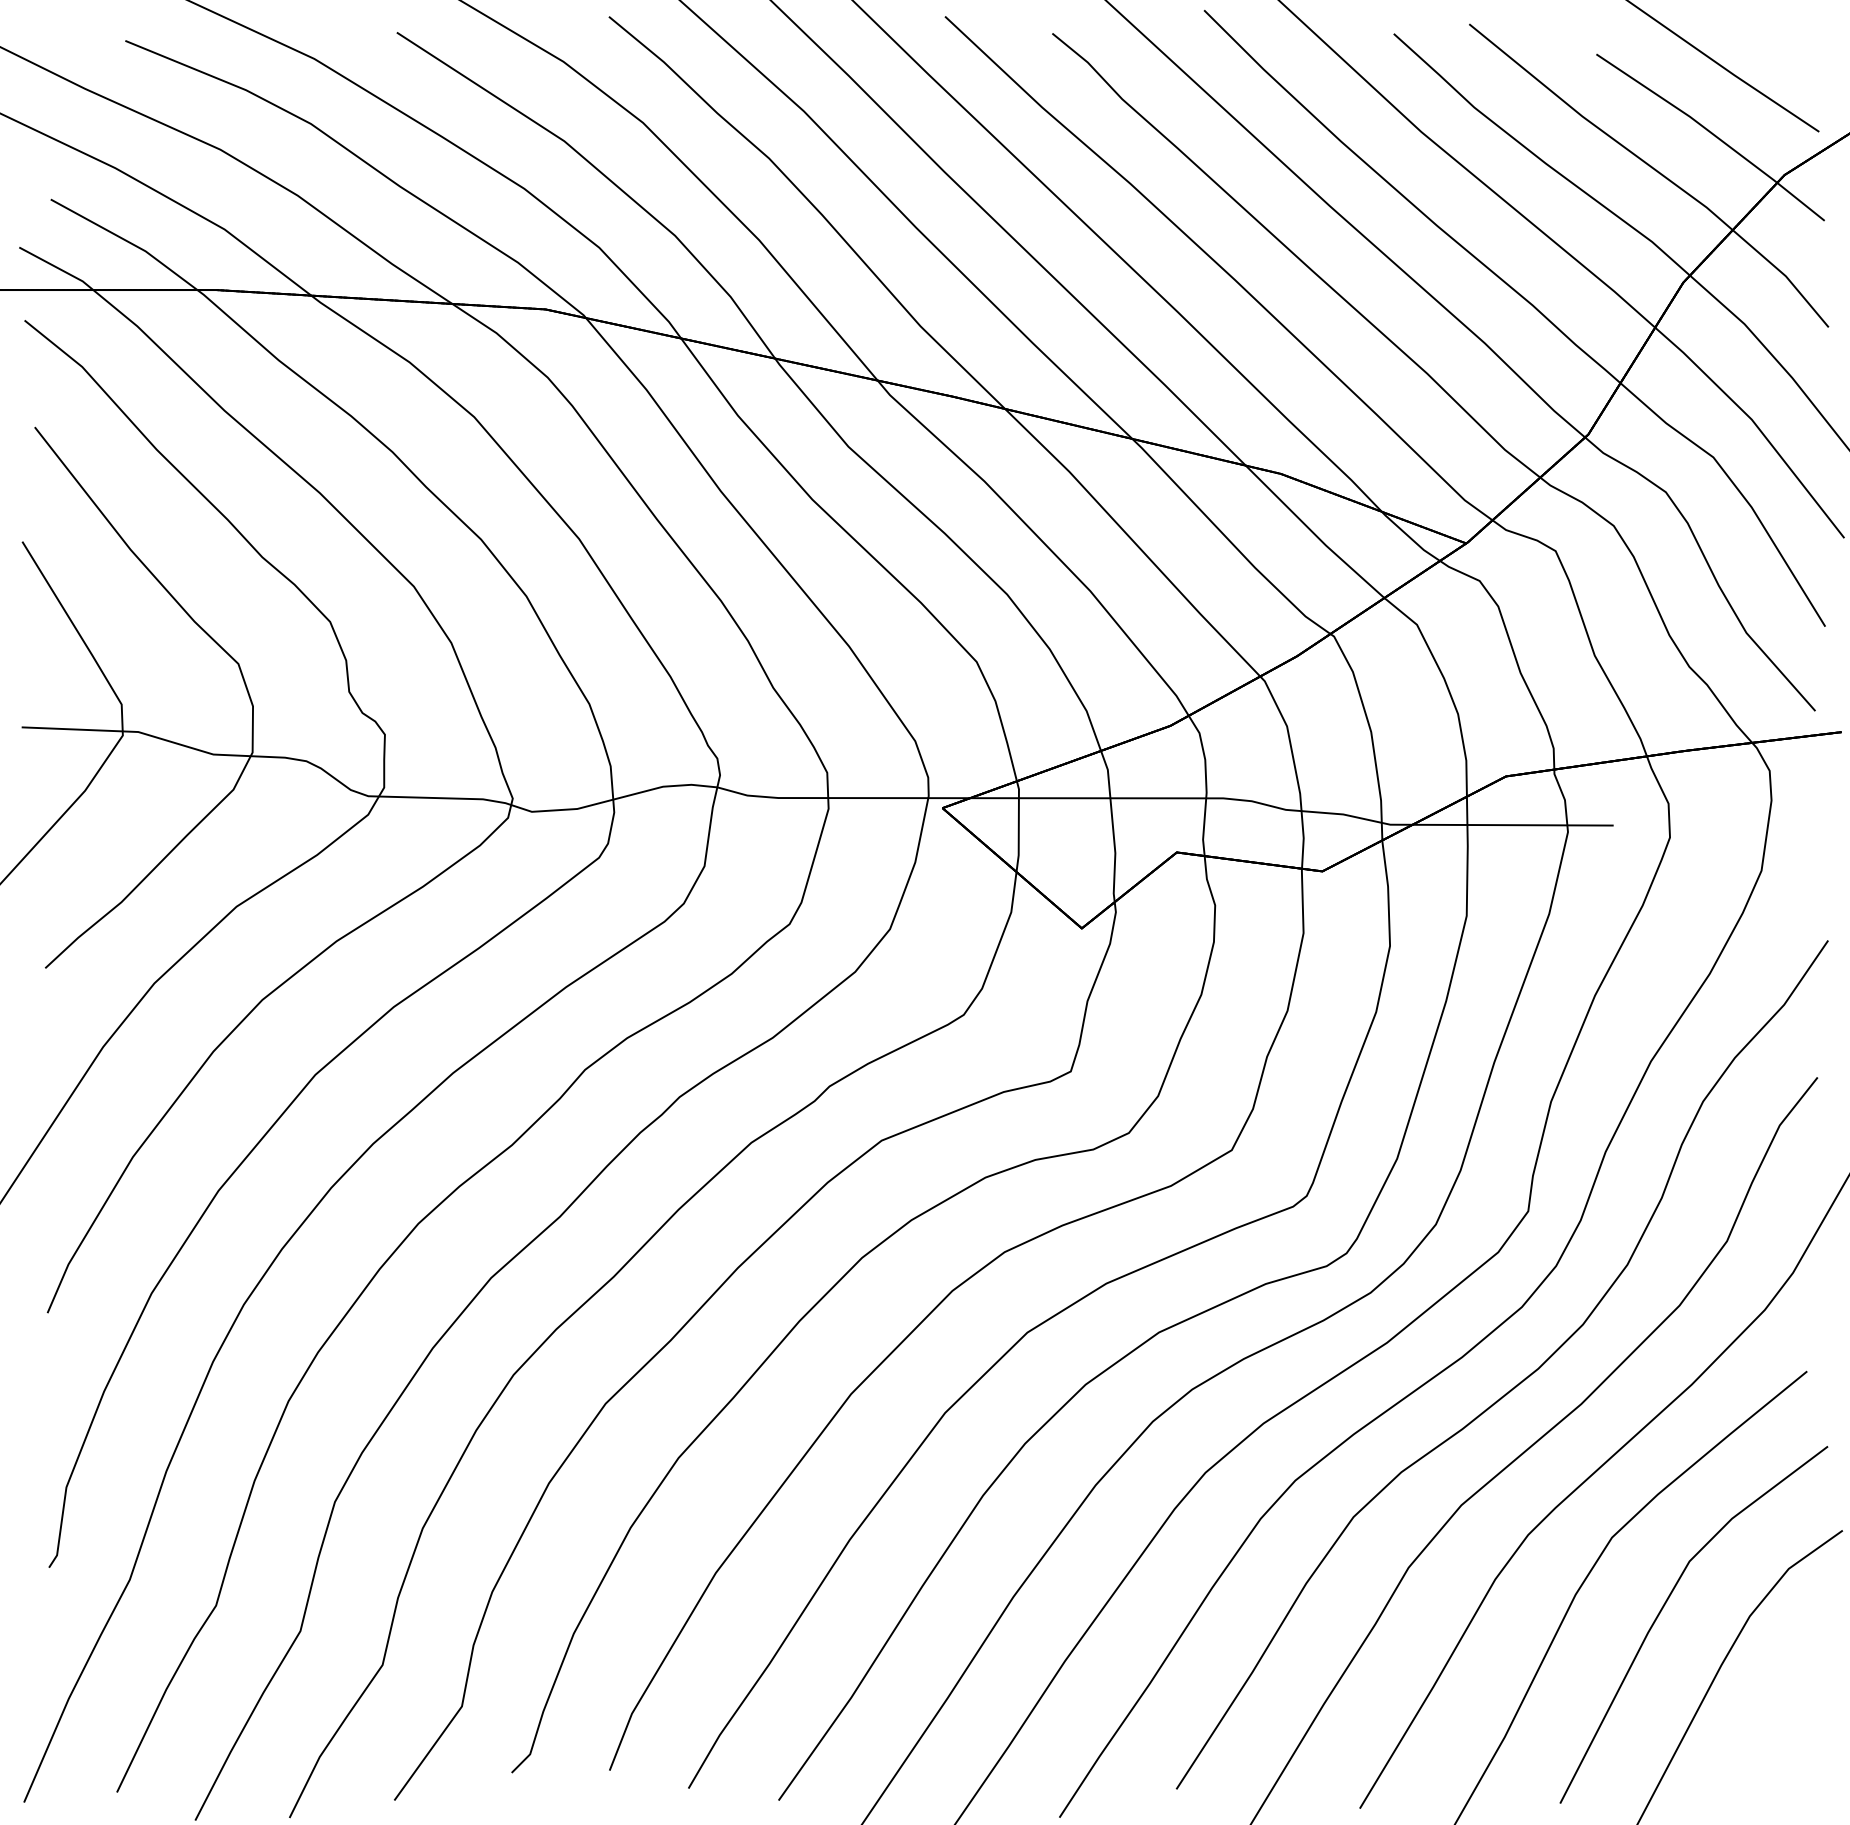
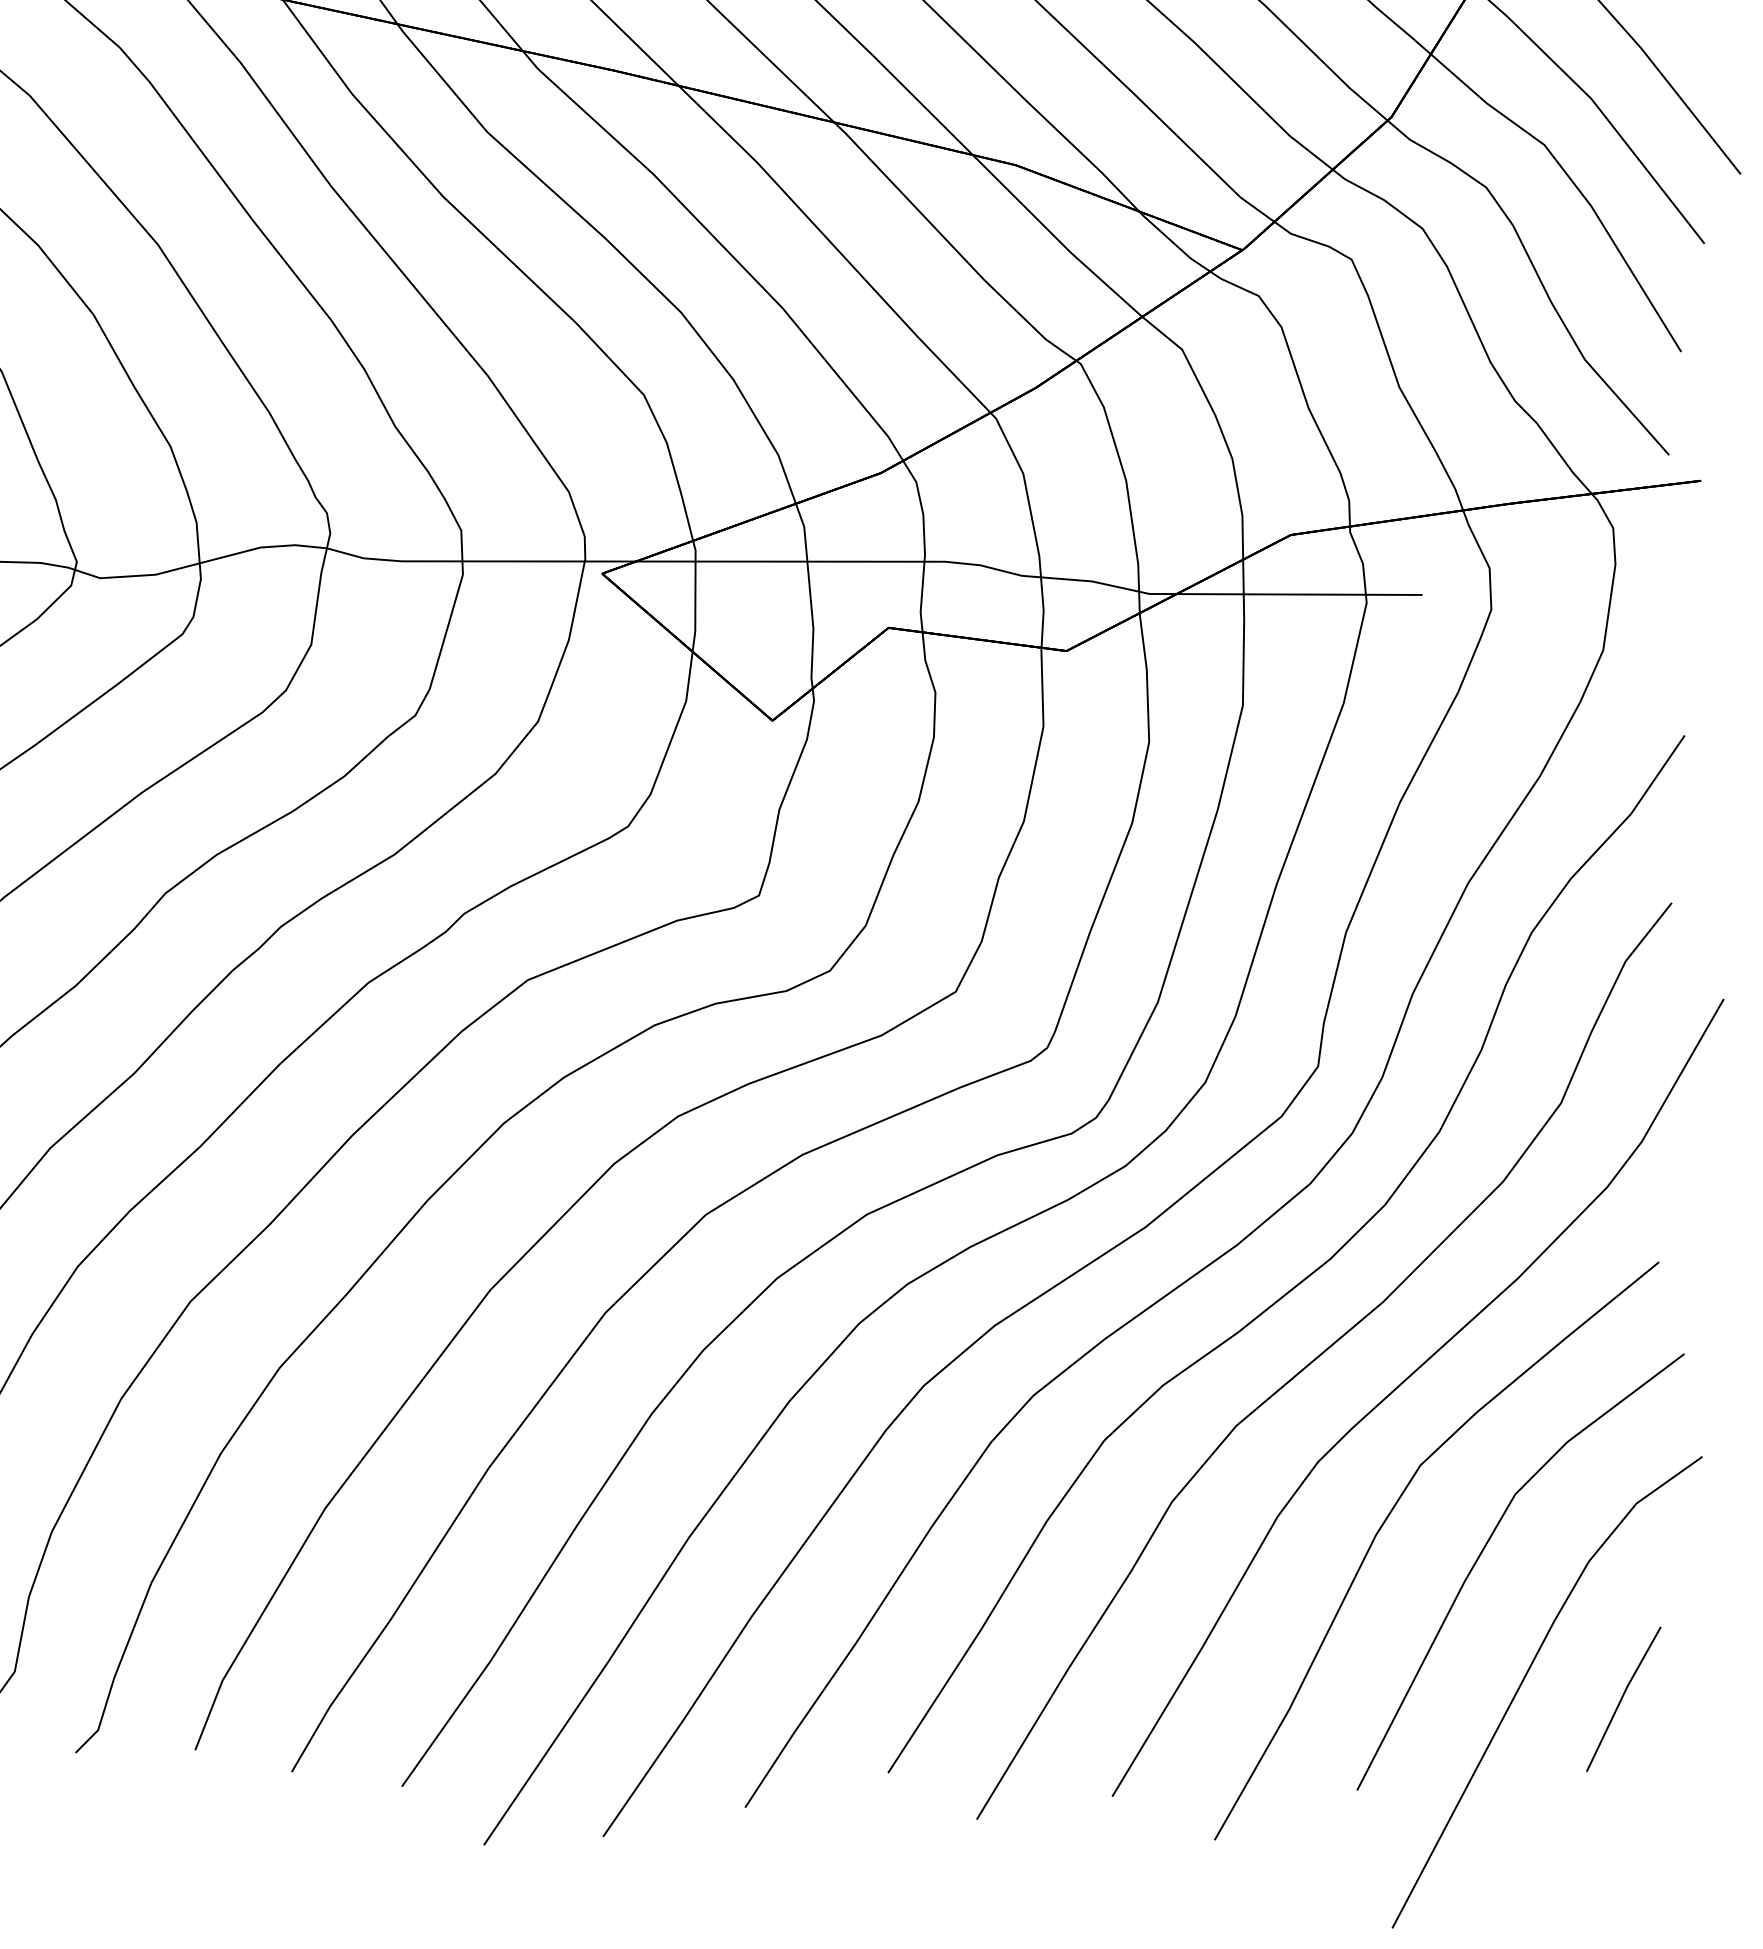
line: (1778, 1727) -> (1623, 1697), added

